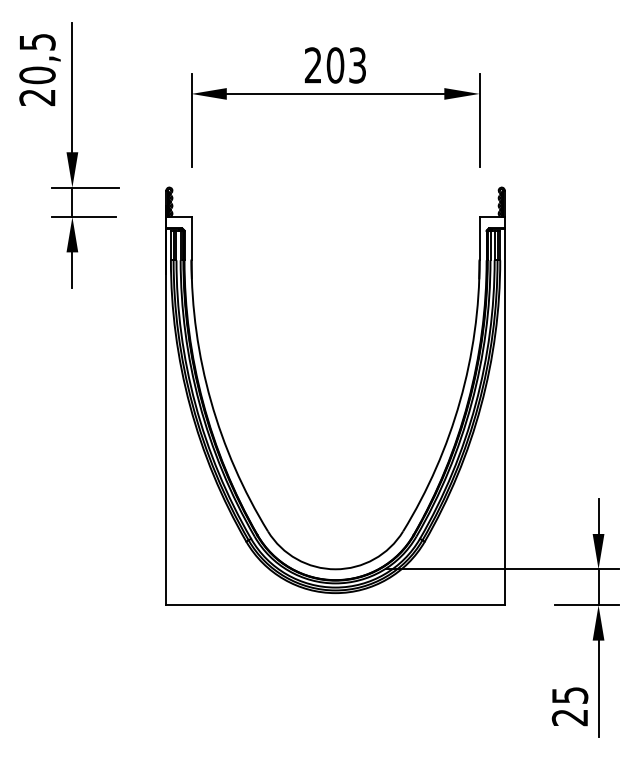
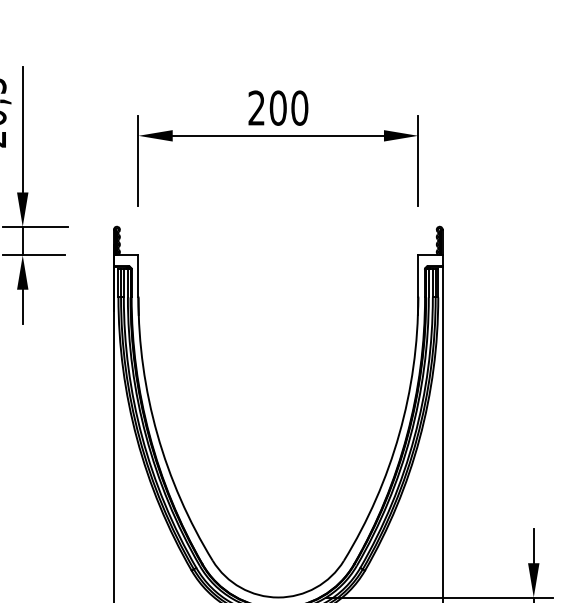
text: (357, 65) -> (299, 108), 203 -> 200

